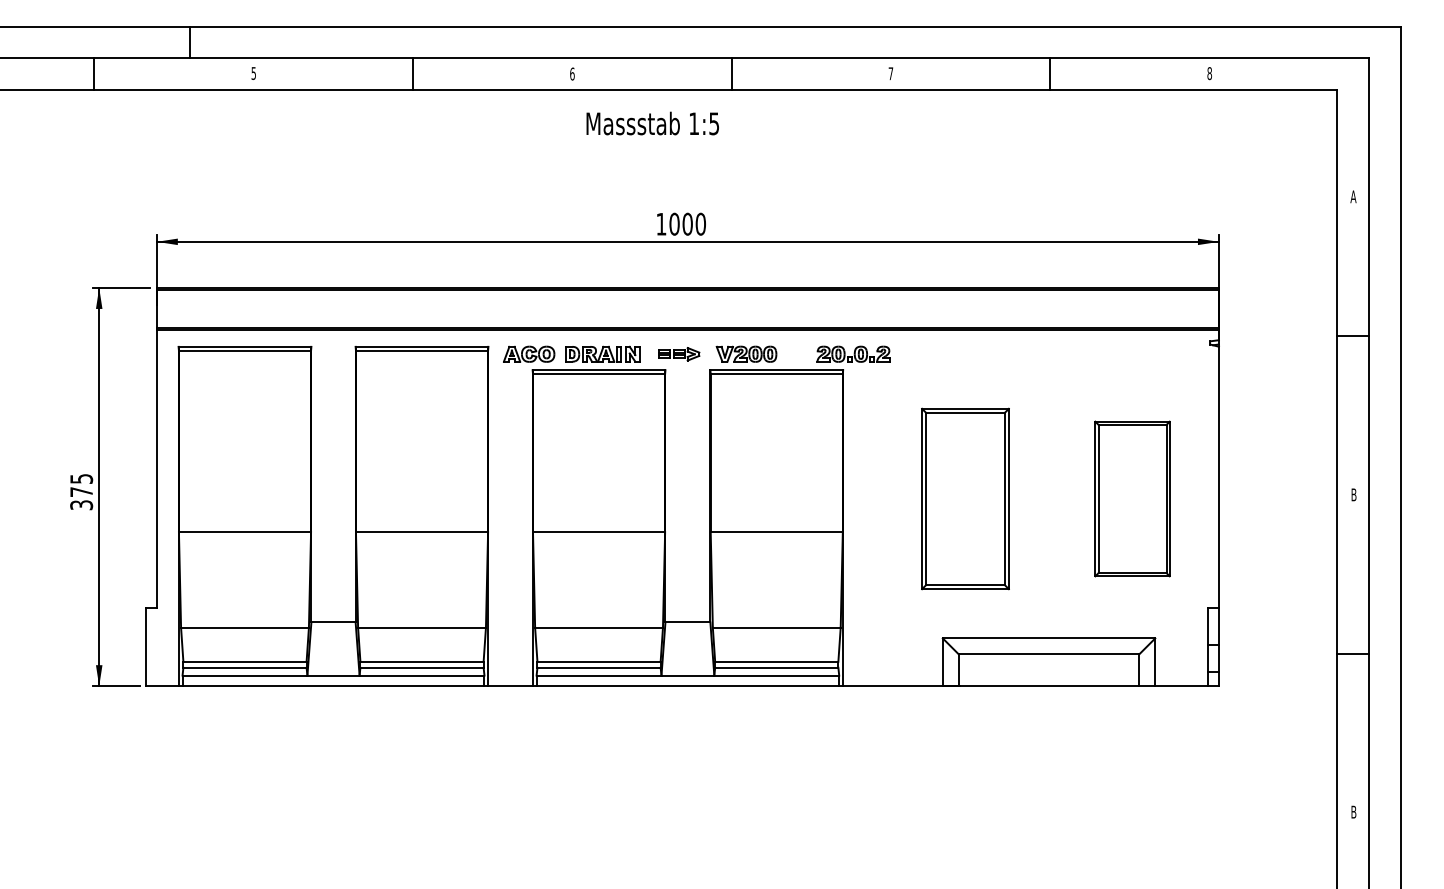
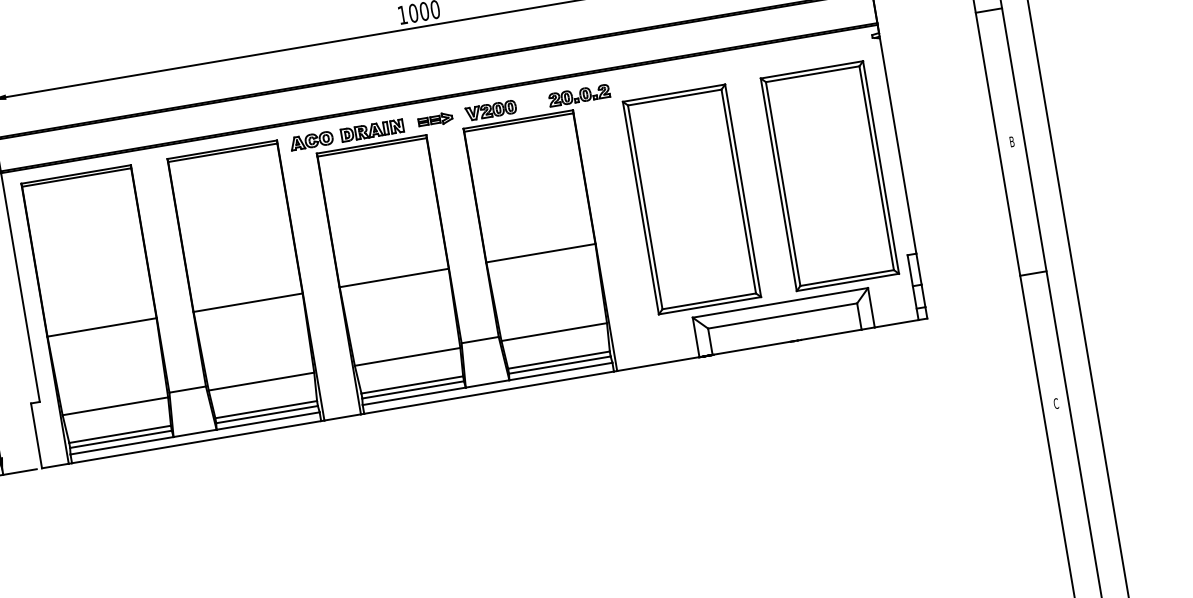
part: (965, 498) -> (691, 199), size x1.43
part: (1132, 498) -> (829, 175), size x1.67
text: (1353, 811) -> (1055, 403), B -> C

